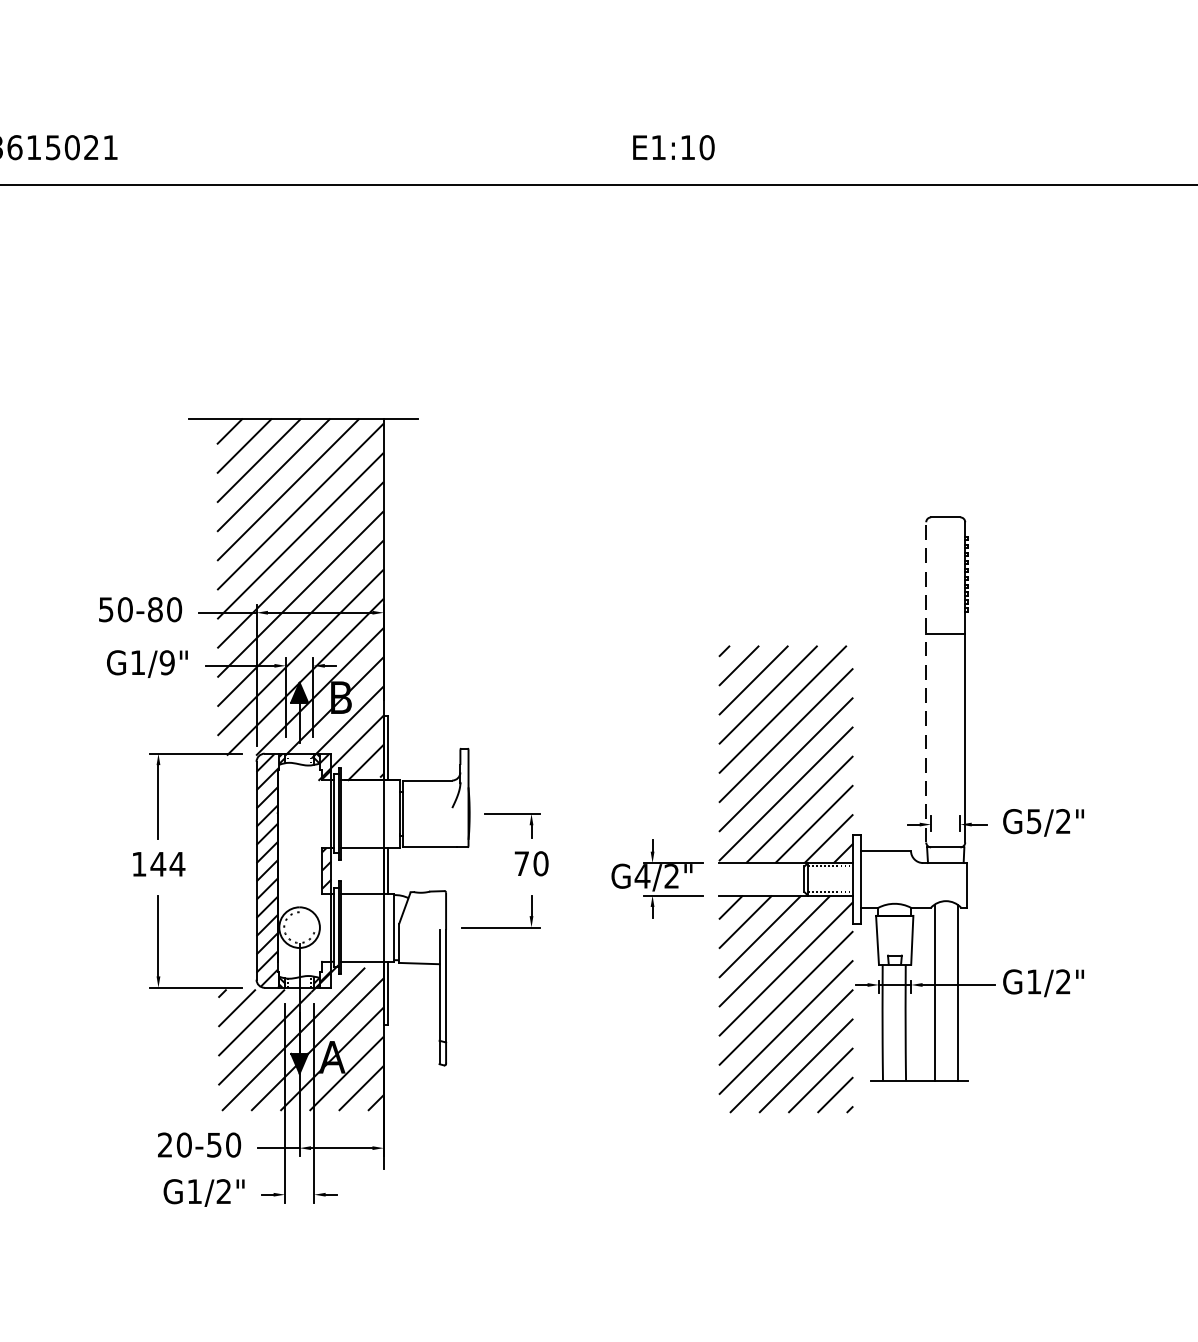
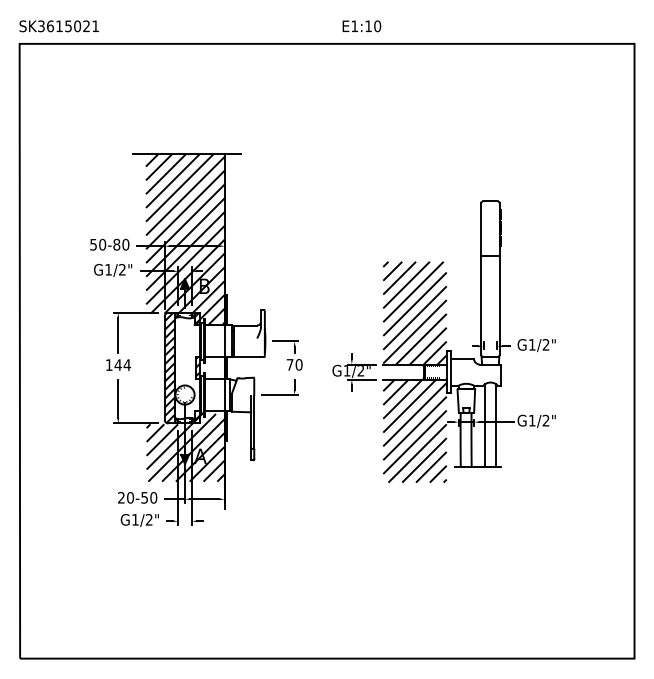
text: (167, 662) -> (122, 269), G1/9" -> G1/2"
line: (926, 683) -> (481, 279), dashed -> solid
text: (1032, 820) -> (531, 344), G5/2" -> G1/2"
text: (641, 875) -> (346, 370), G4/2" -> G1/2"

